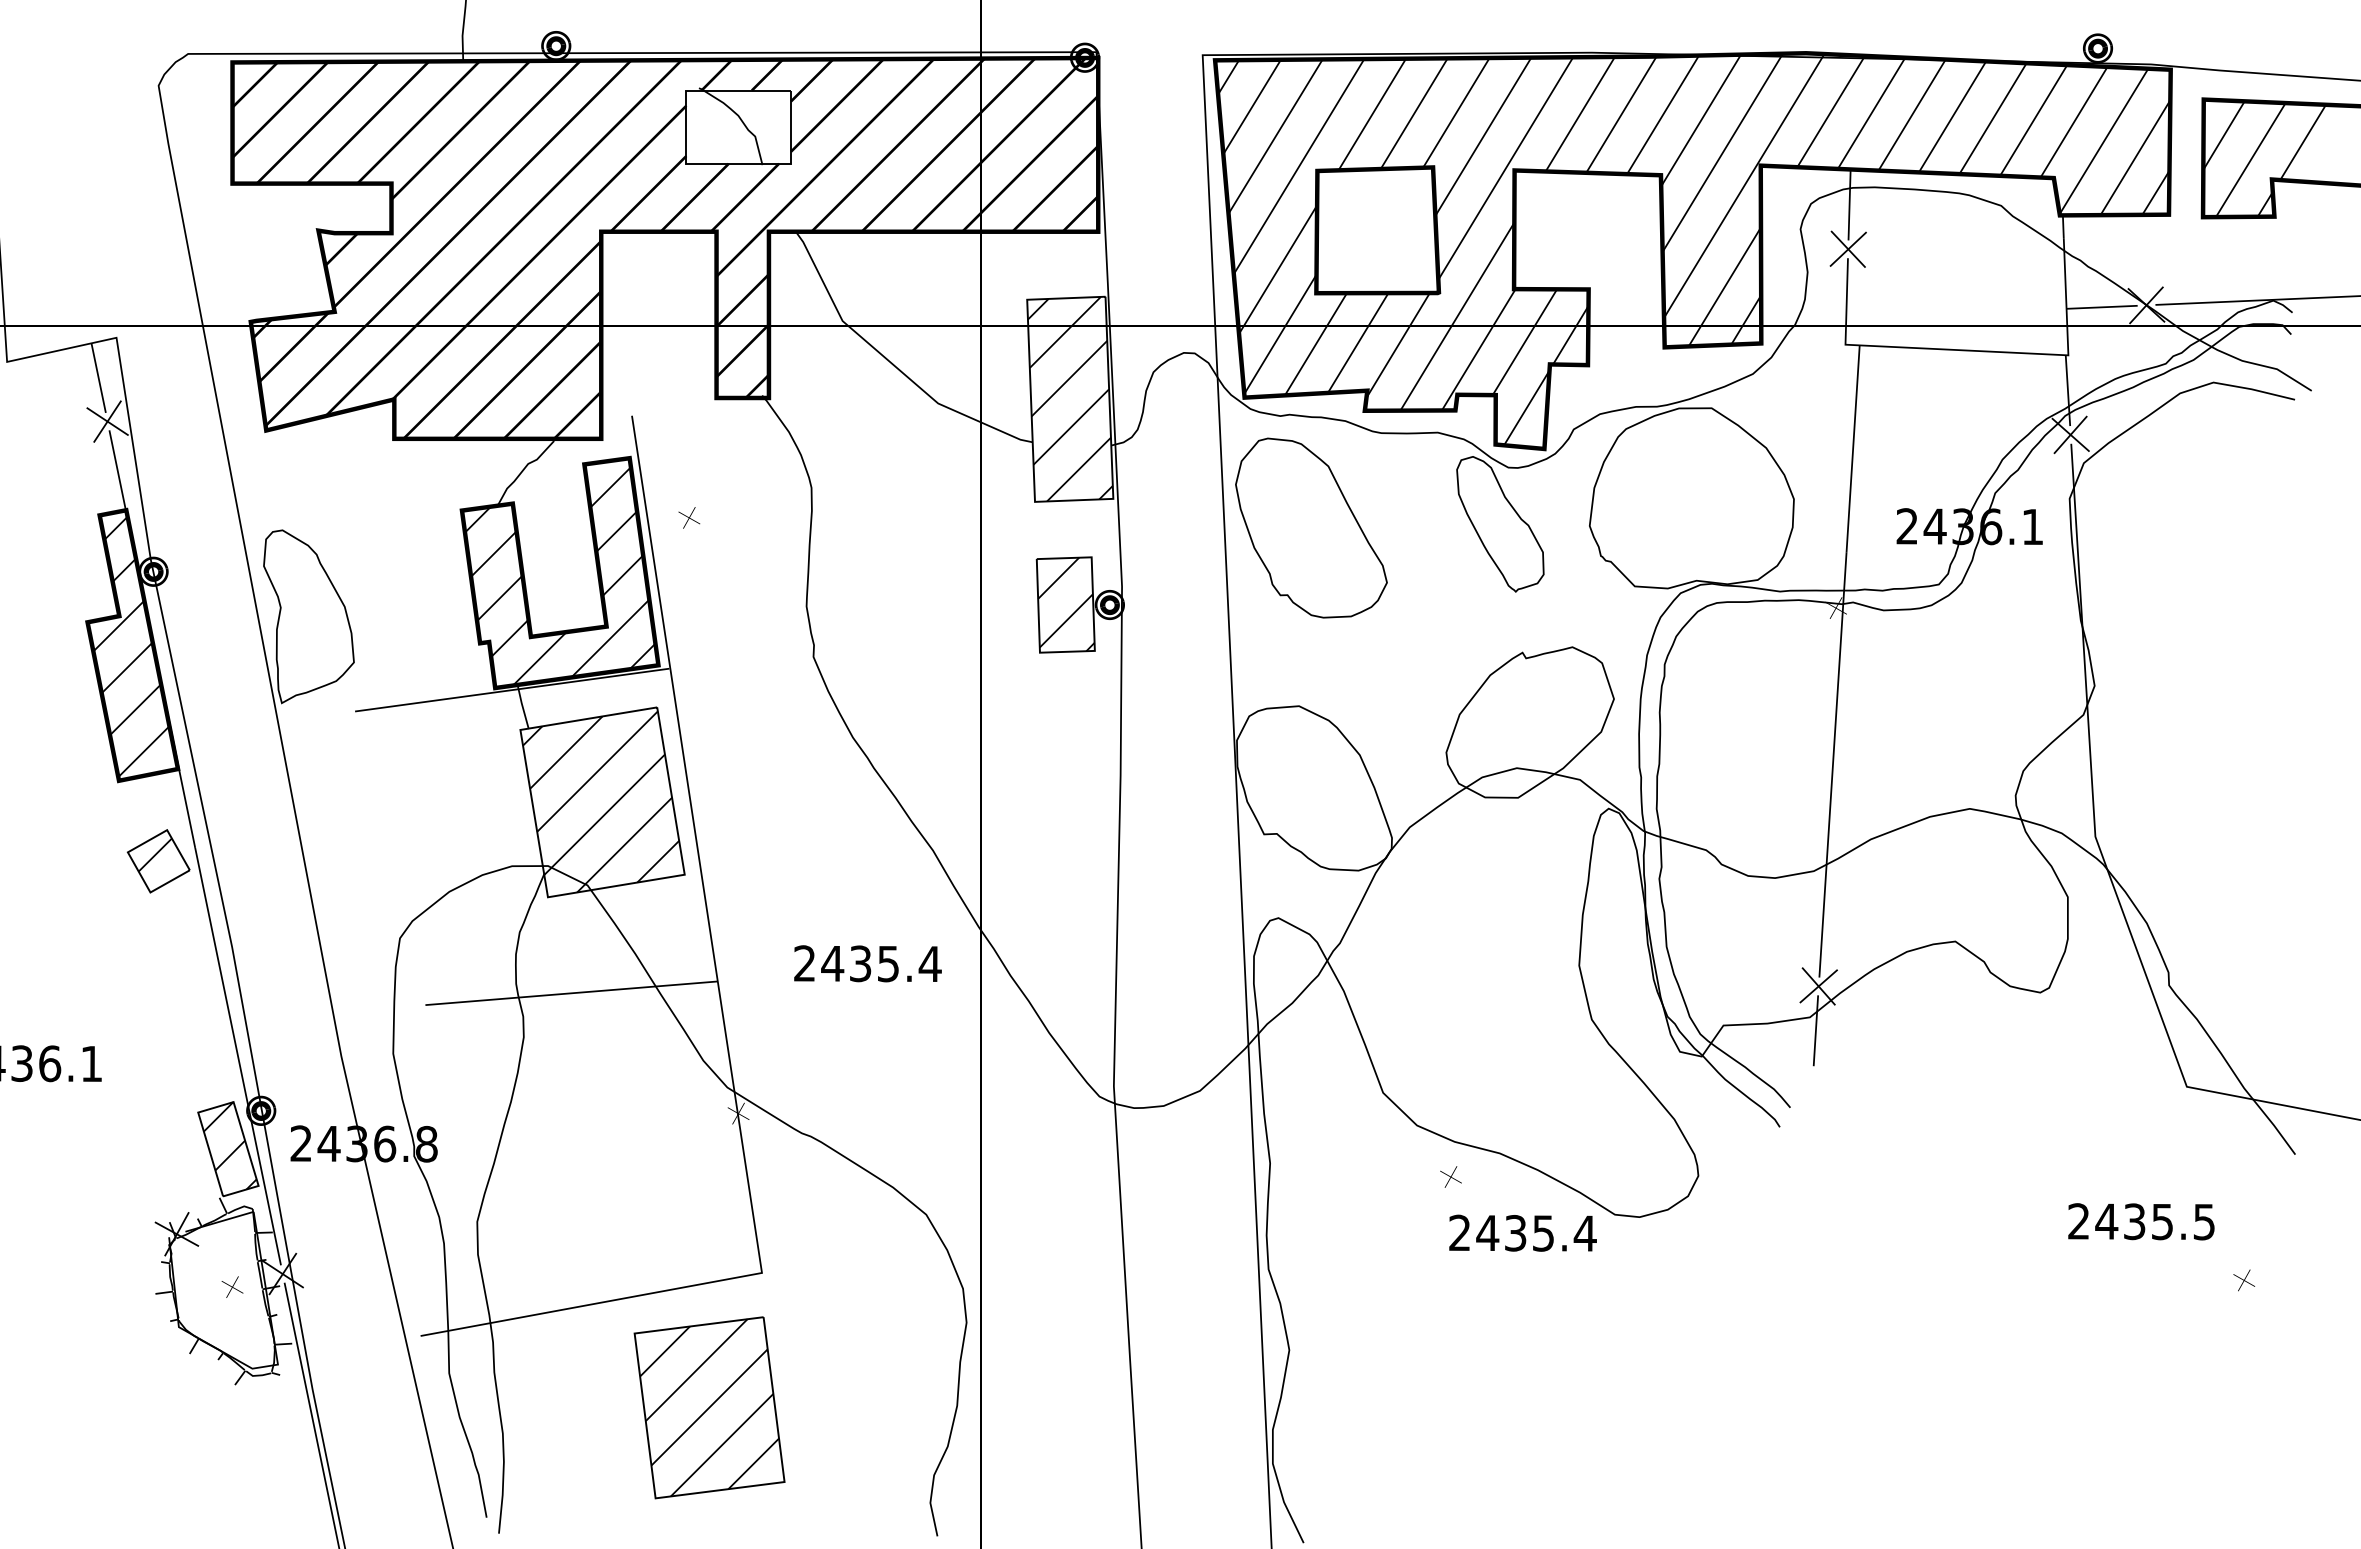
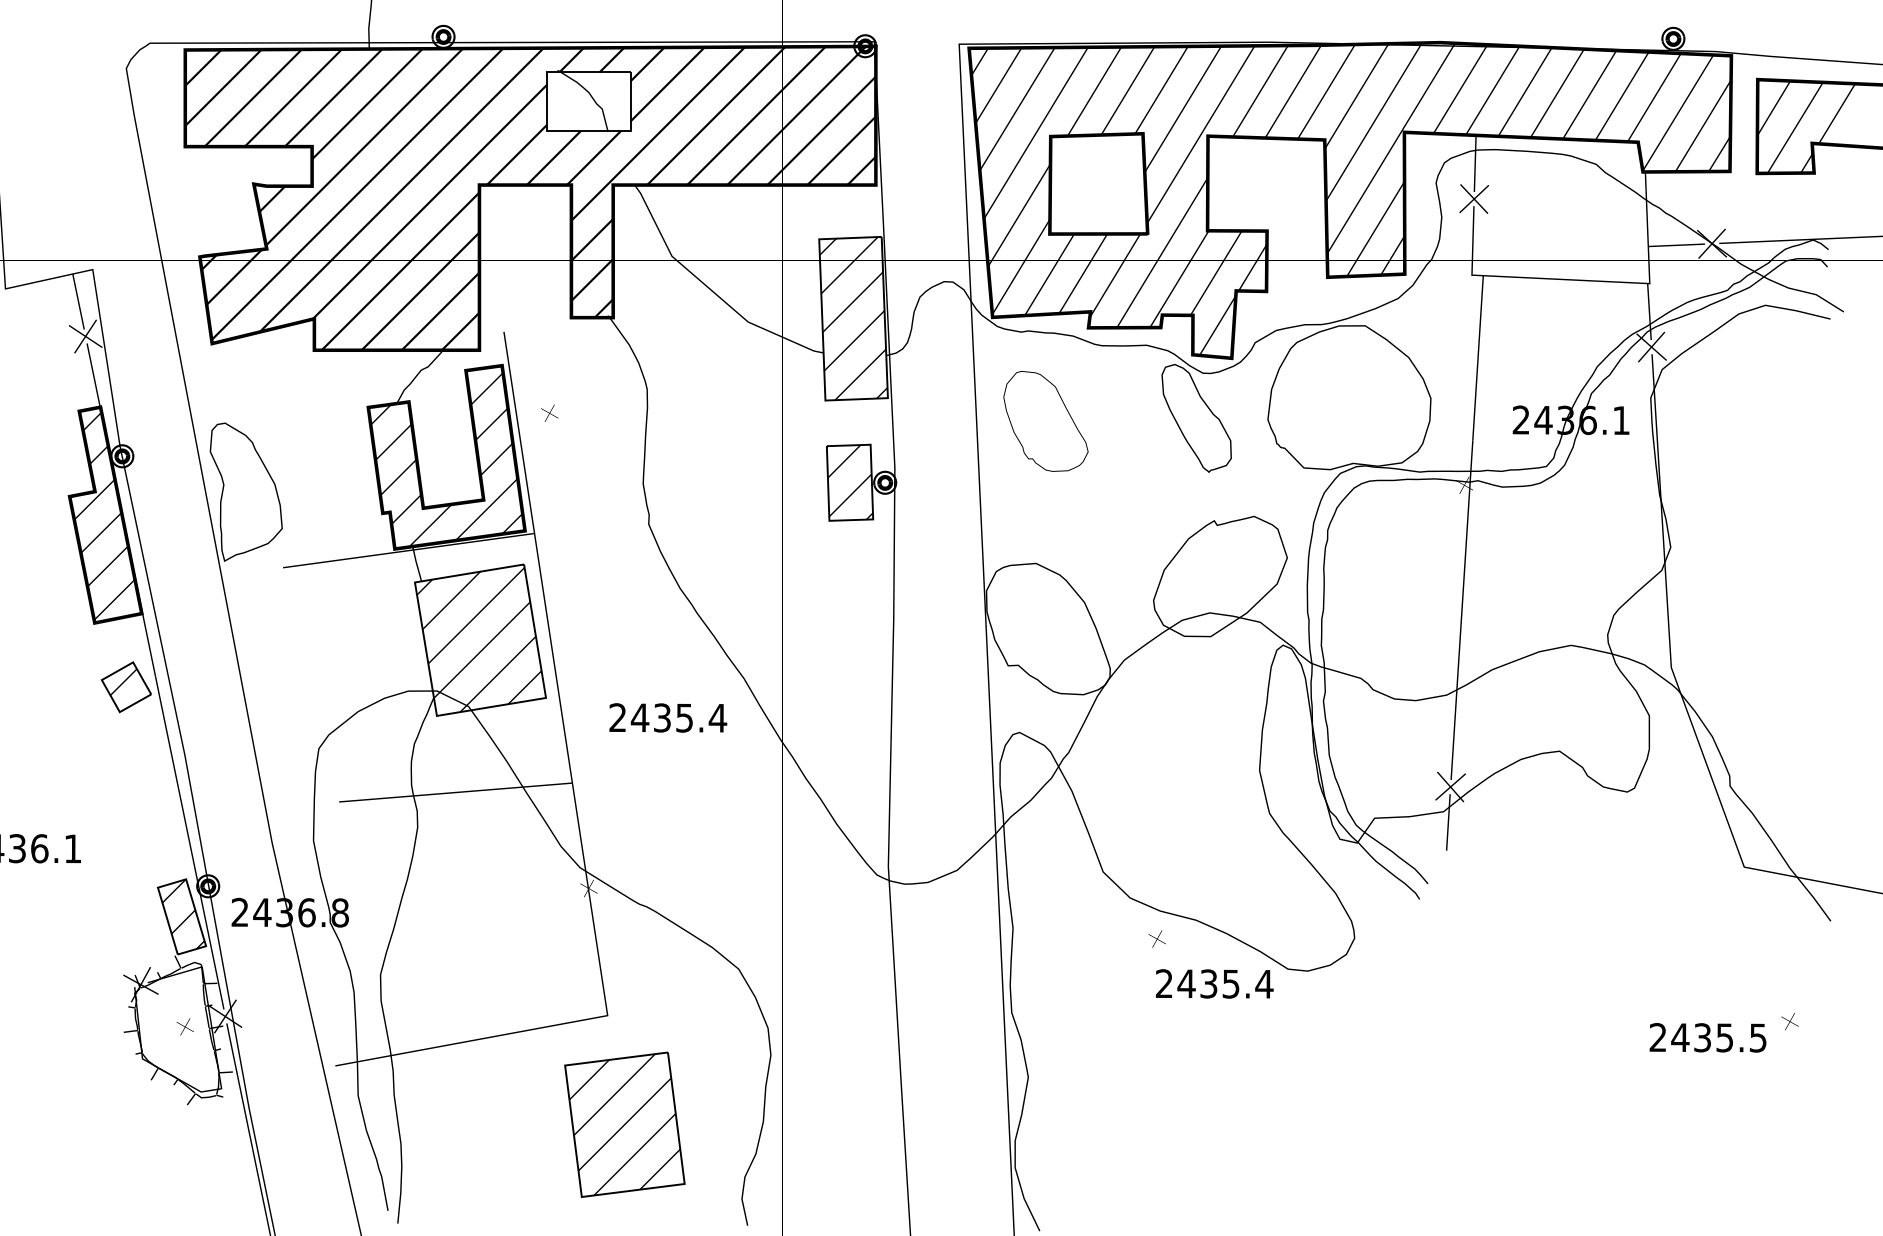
part: (1311, 527) -> (1045, 420), size x0.7
text: (867, 963) -> (667, 717), moved
text: (2141, 1221) -> (1708, 1037), moved
part: (709, 1407) -> (624, 1124), moved

